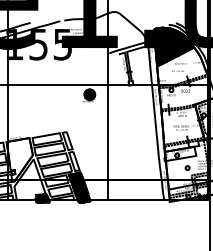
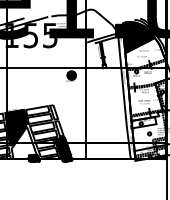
hatch: (19, 159) -> (15, 127), added

